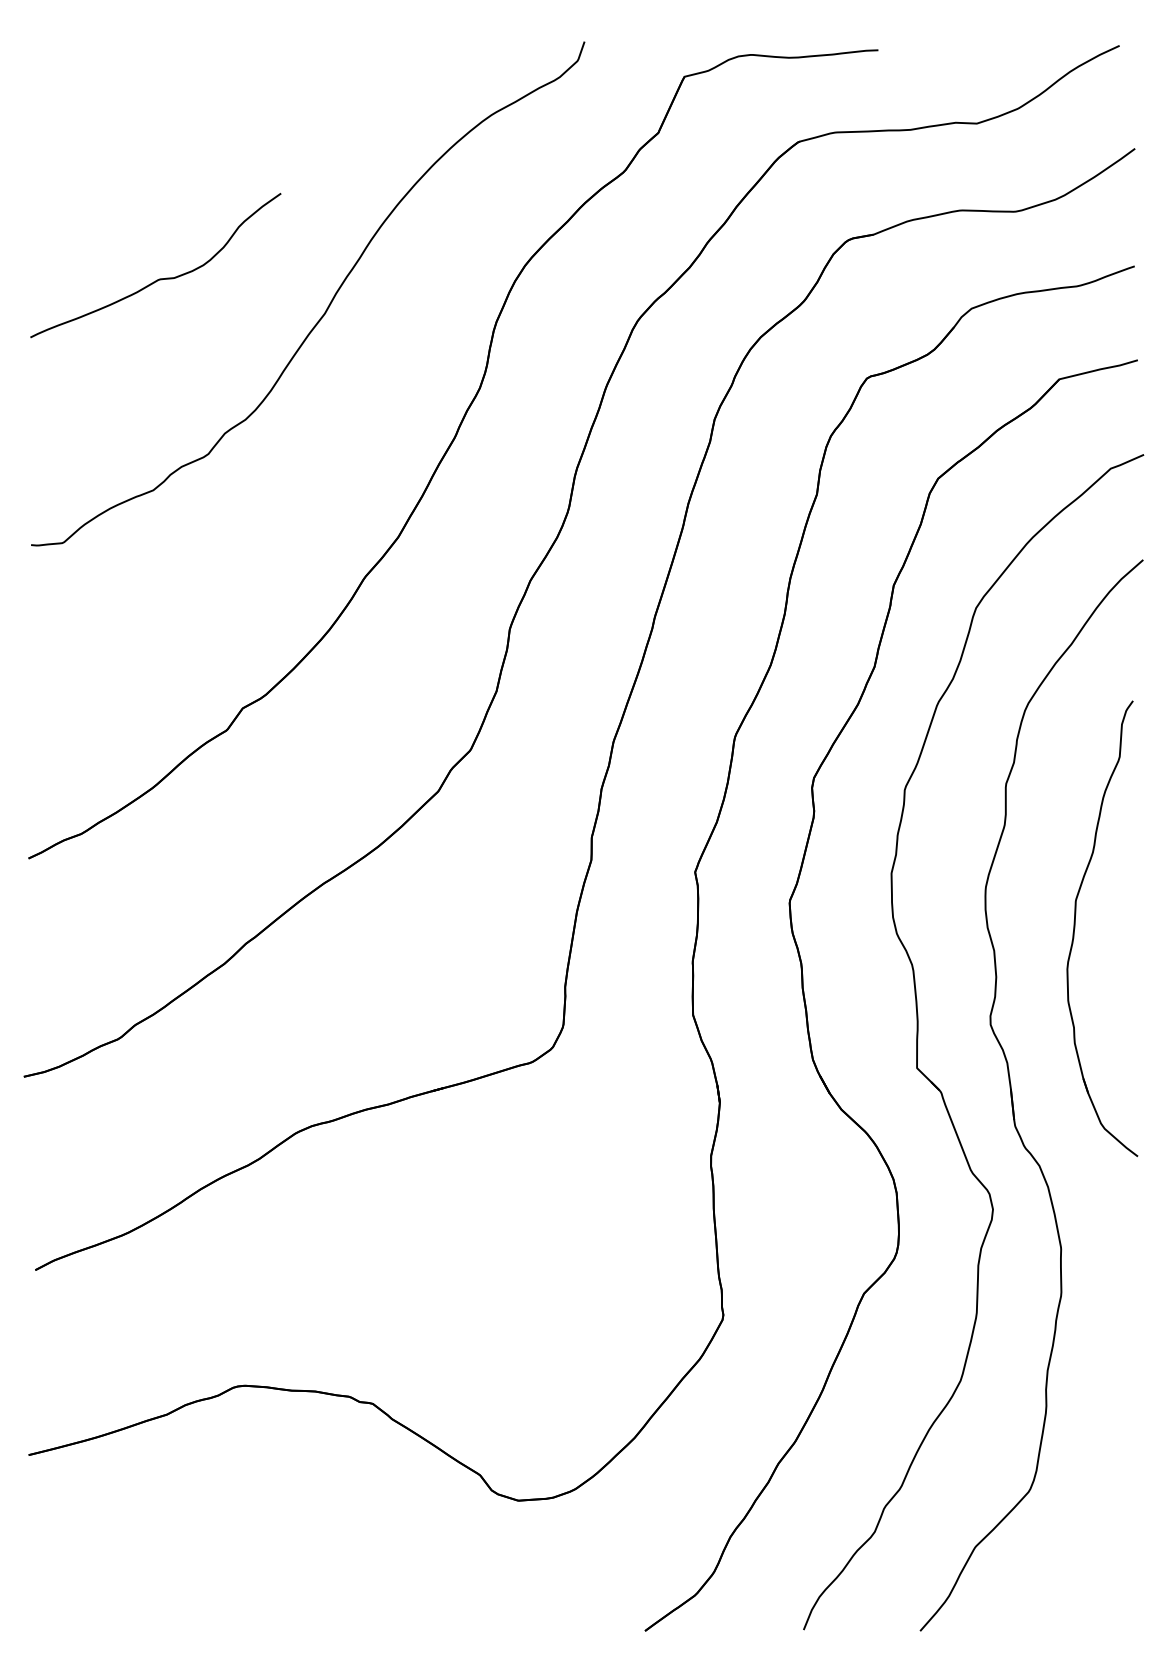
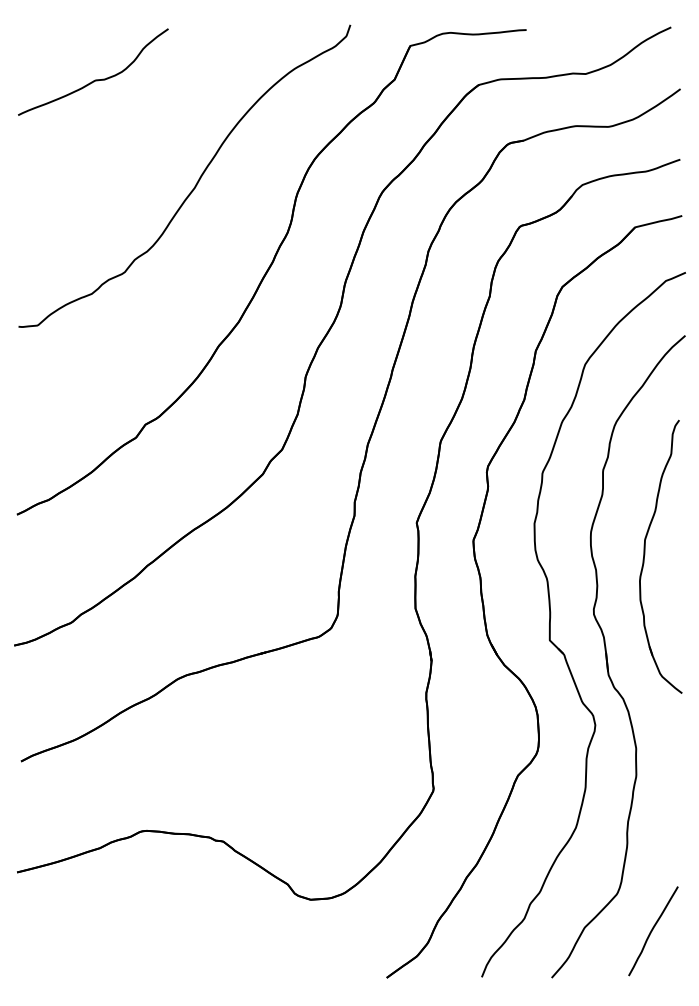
curve: (159, 277) -> (95, 79), moved
curve: (1088, 1553) -> (652, 931), added

